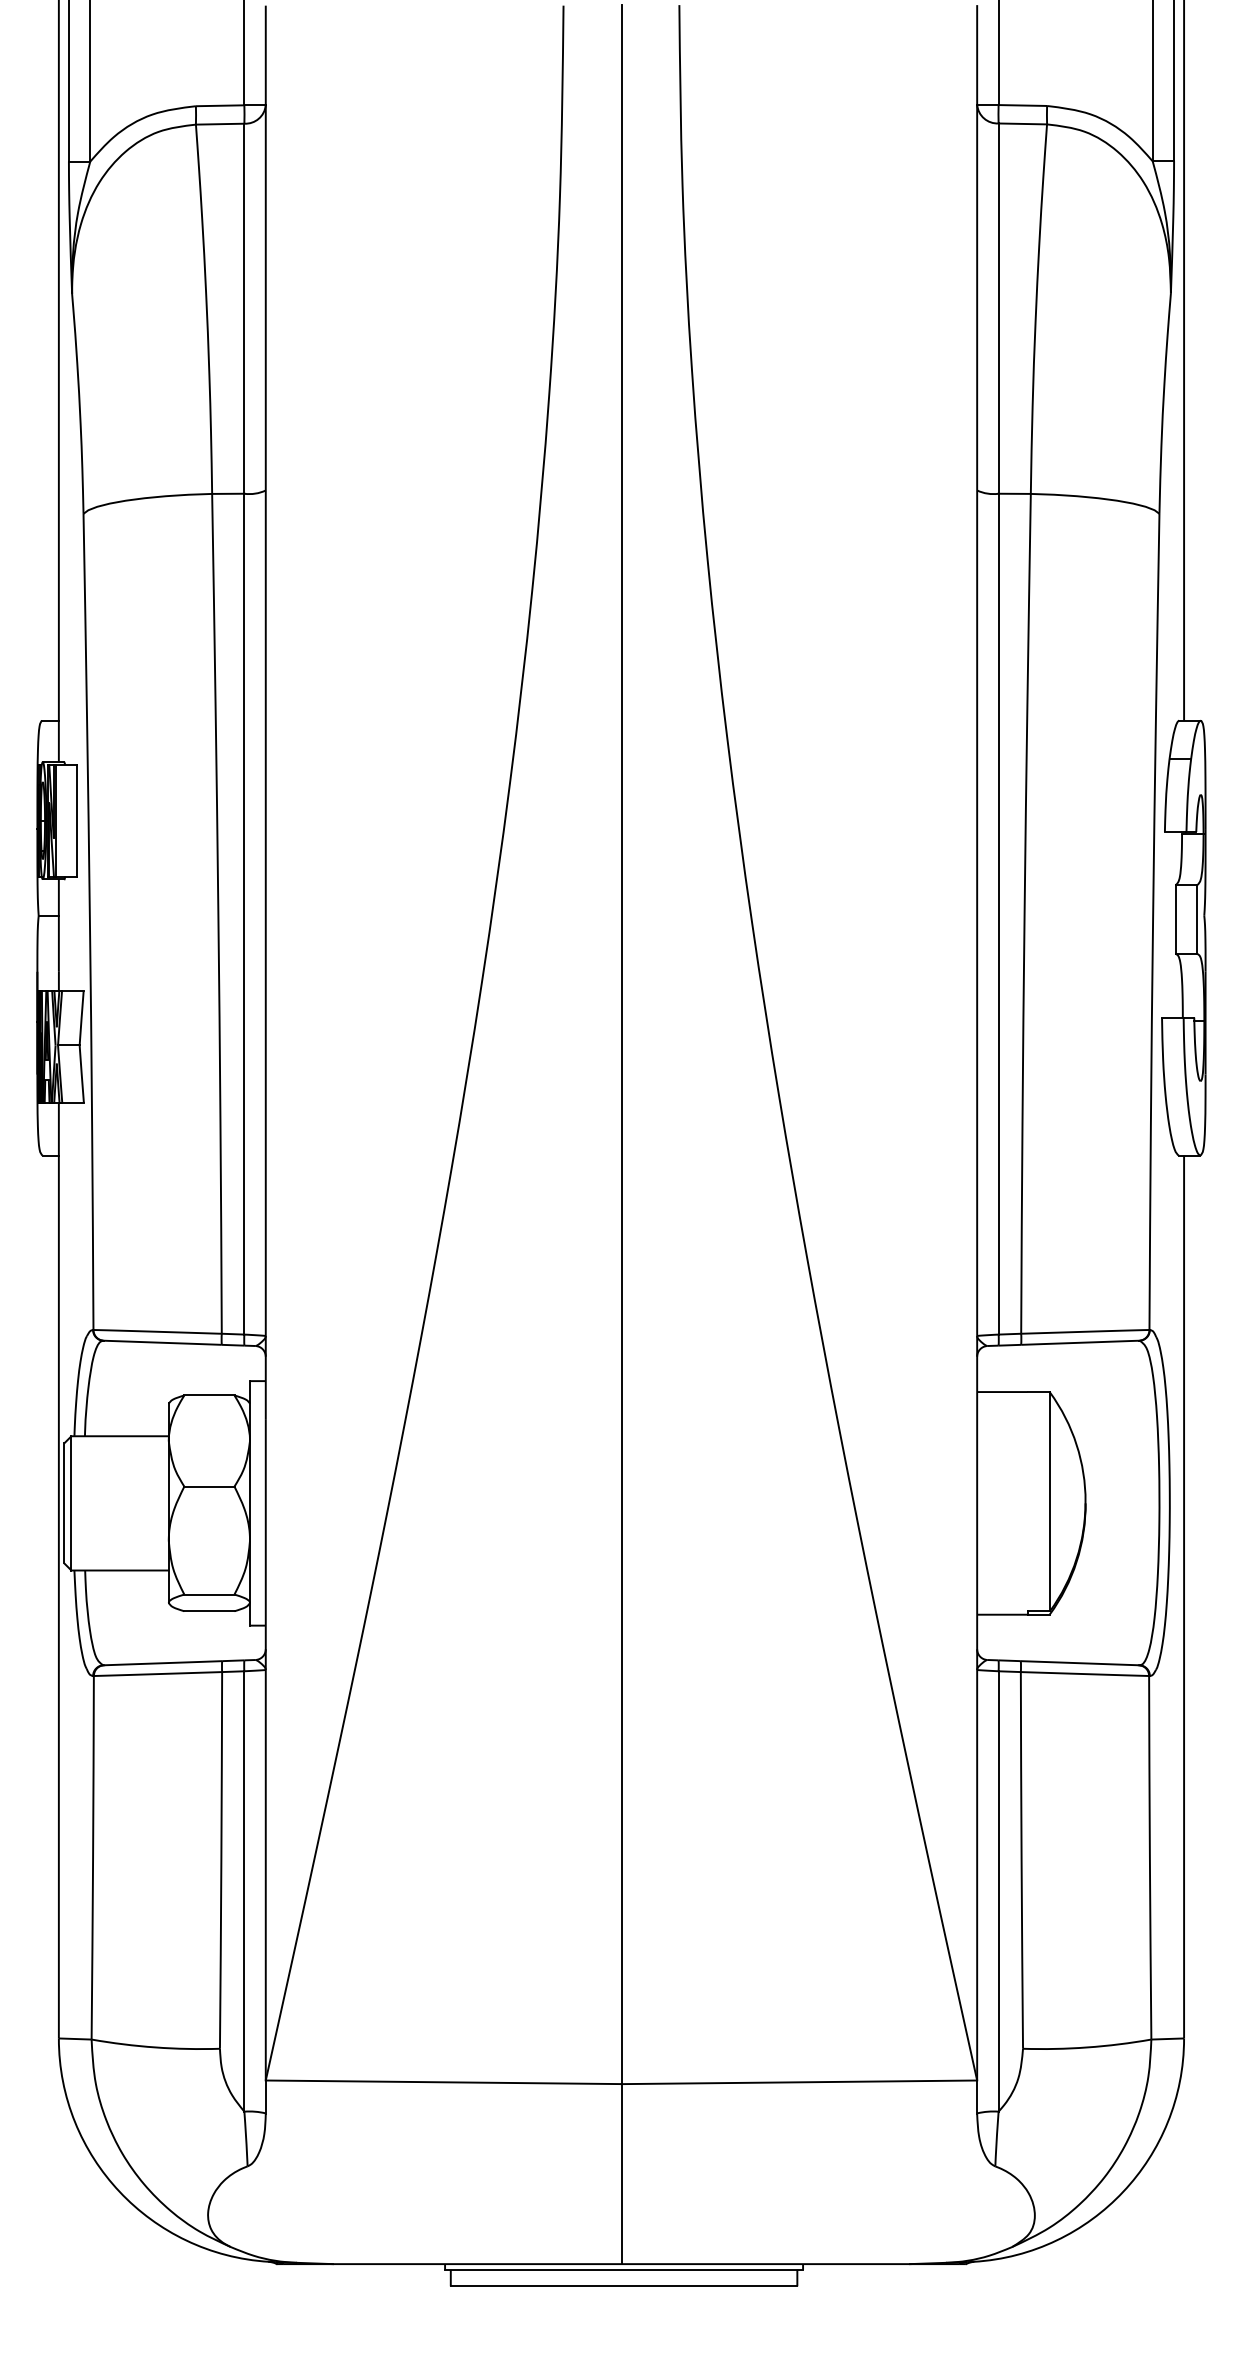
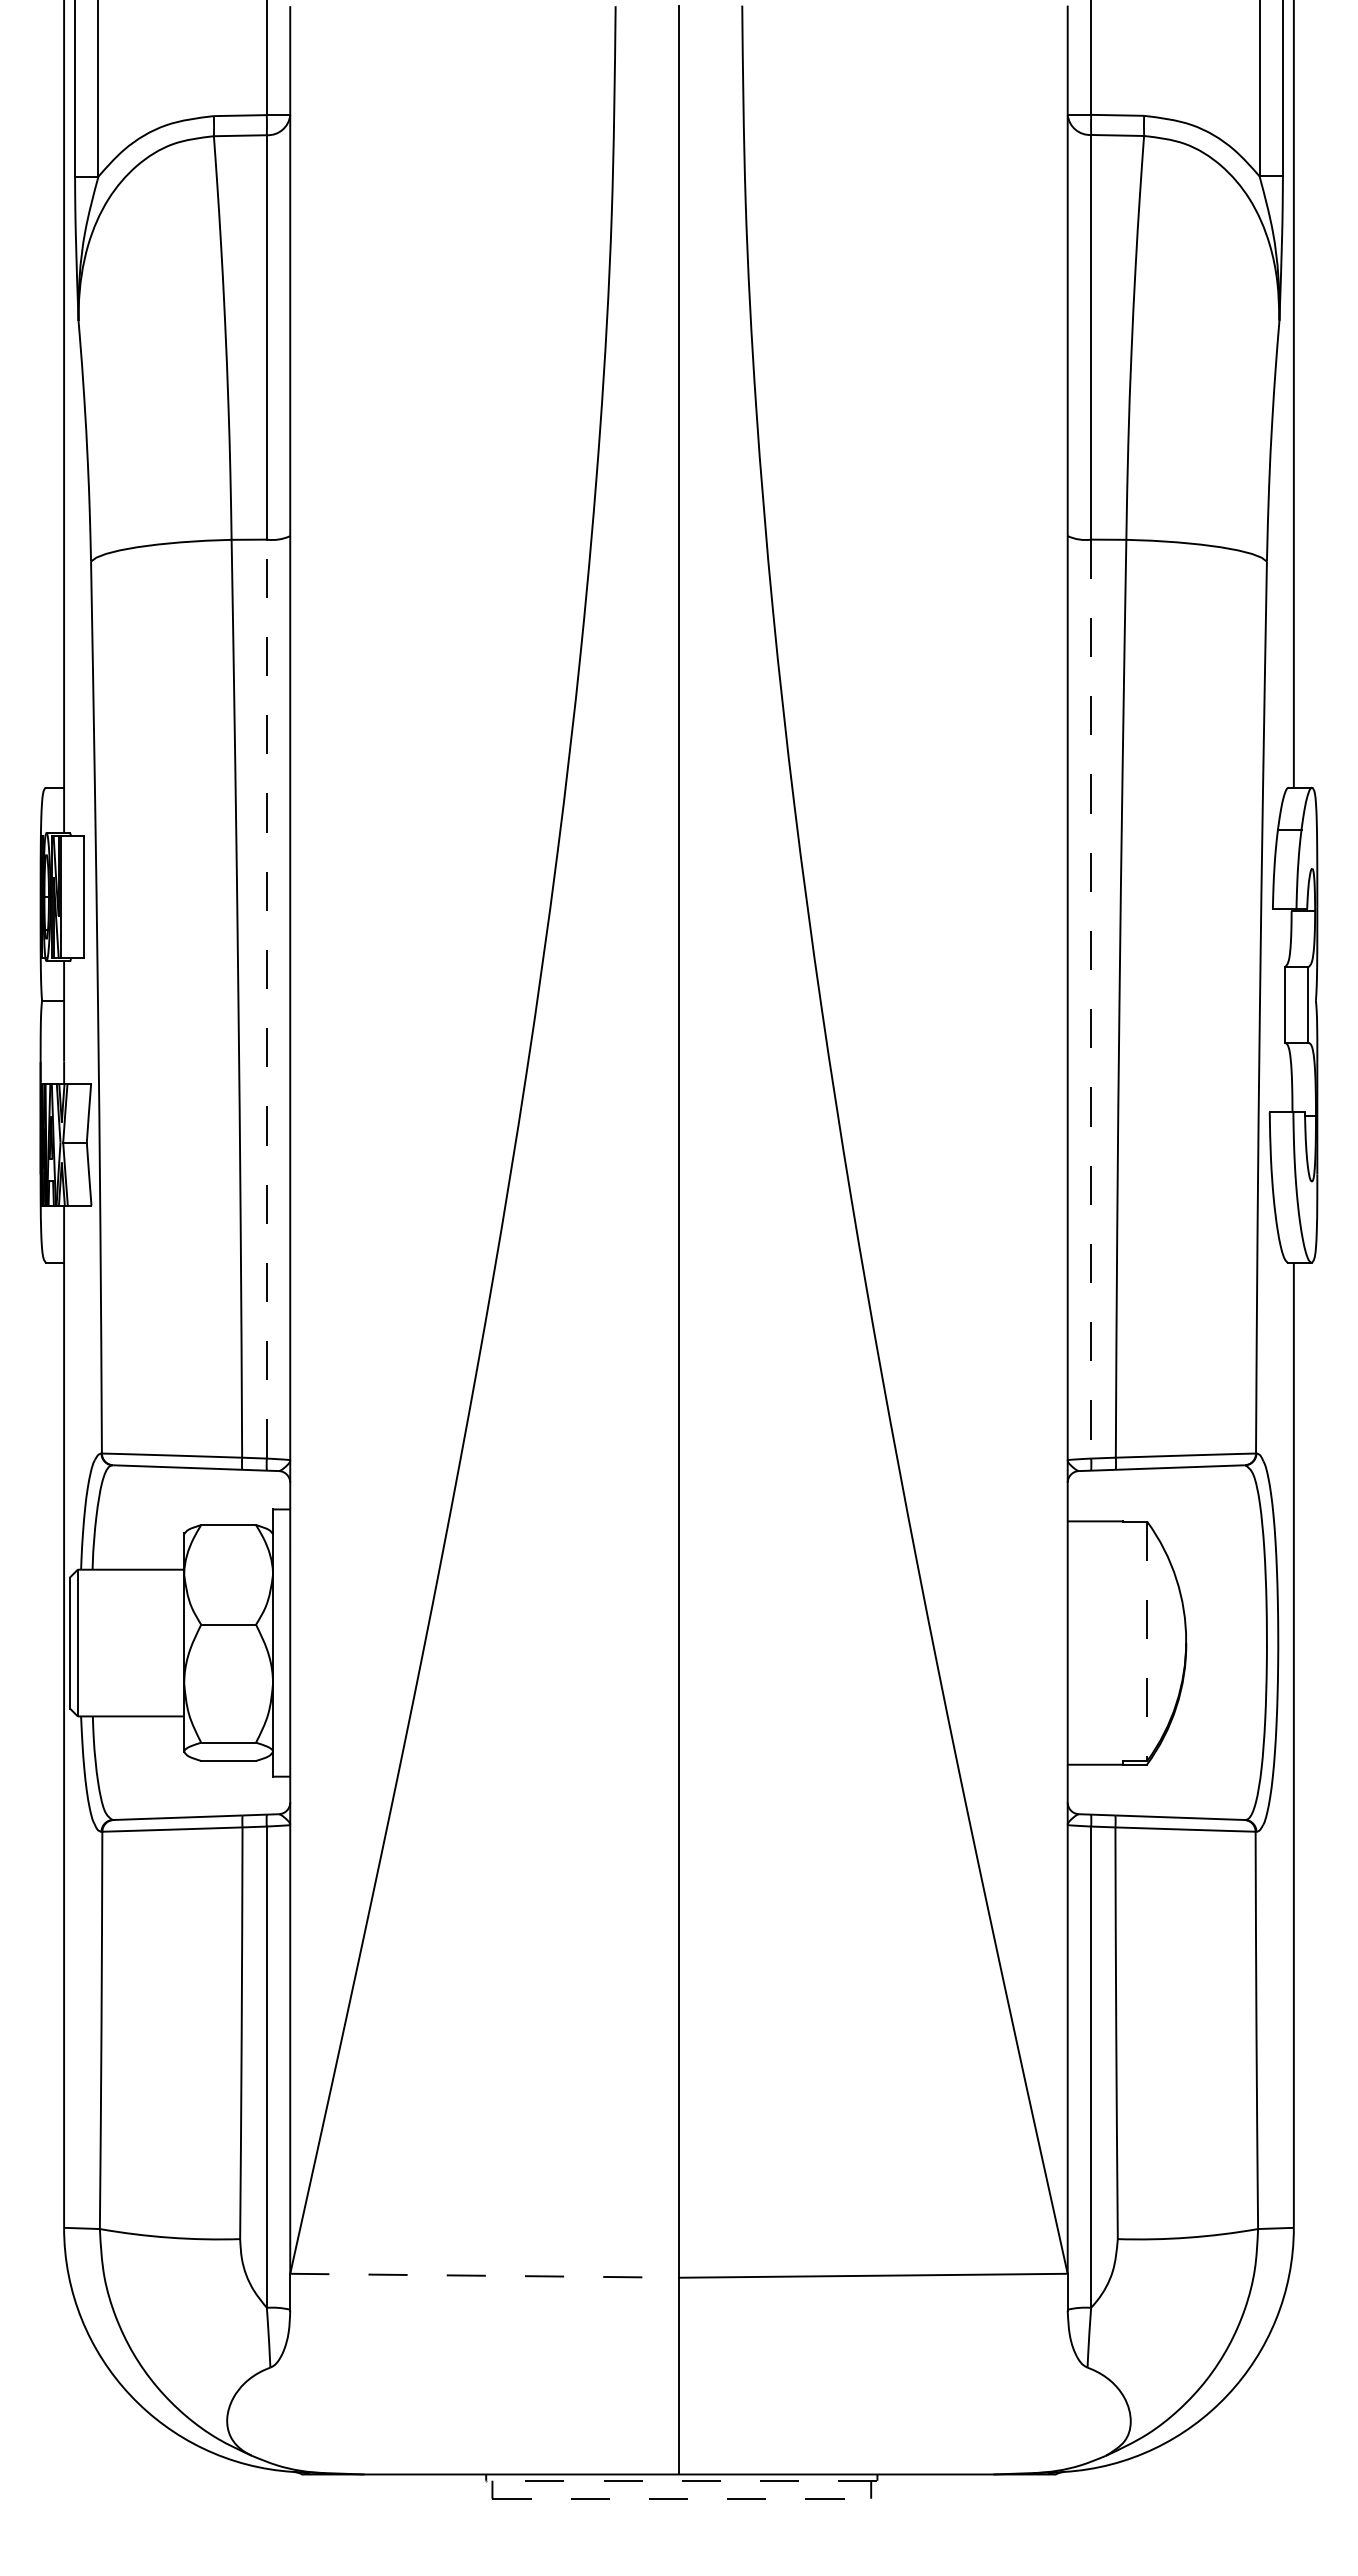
line: (244, 913) -> (266, 998), solid -> dashed
line: (998, 914) -> (1091, 999), solid -> dashed
line: (1050, 1501) -> (1147, 1641), solid -> dashed
line: (444, 2082) -> (485, 2275), solid -> dashed
line: (623, 2269) -> (681, 2480), solid -> dashed
line: (624, 2286) -> (682, 2498), solid -> dashed

